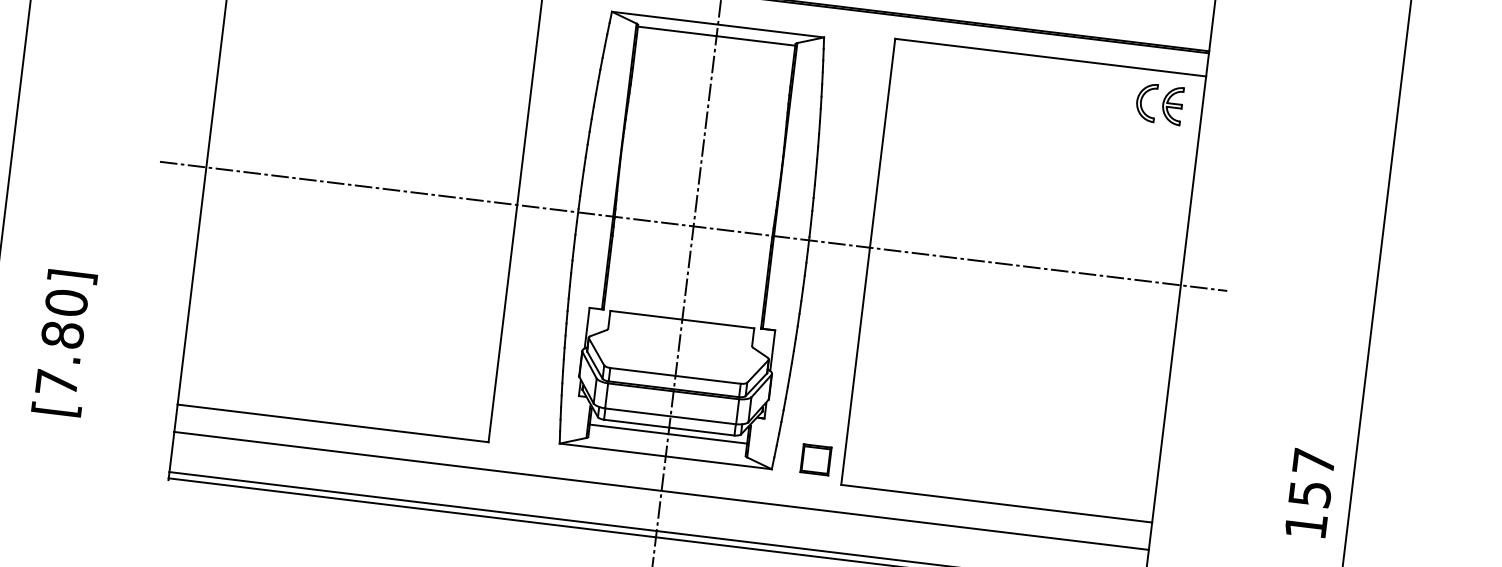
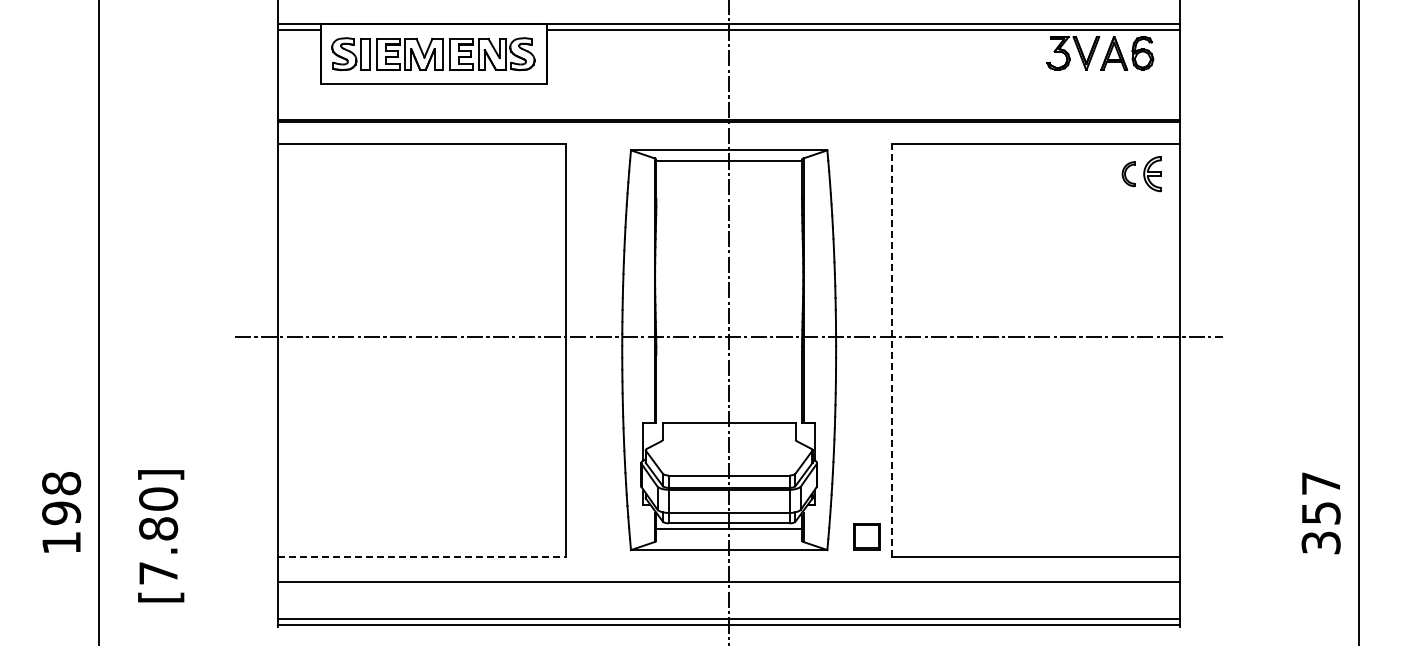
part: (1146, 102) -> (1128, 174), size x0.7
line: (868, 261) -> (892, 349), solid -> dashed
text: (64, 343) -> (161, 536), moved
line: (333, 423) -> (422, 556), solid -> dashed
text: (1305, 525) -> (1320, 542), 157 -> 357

